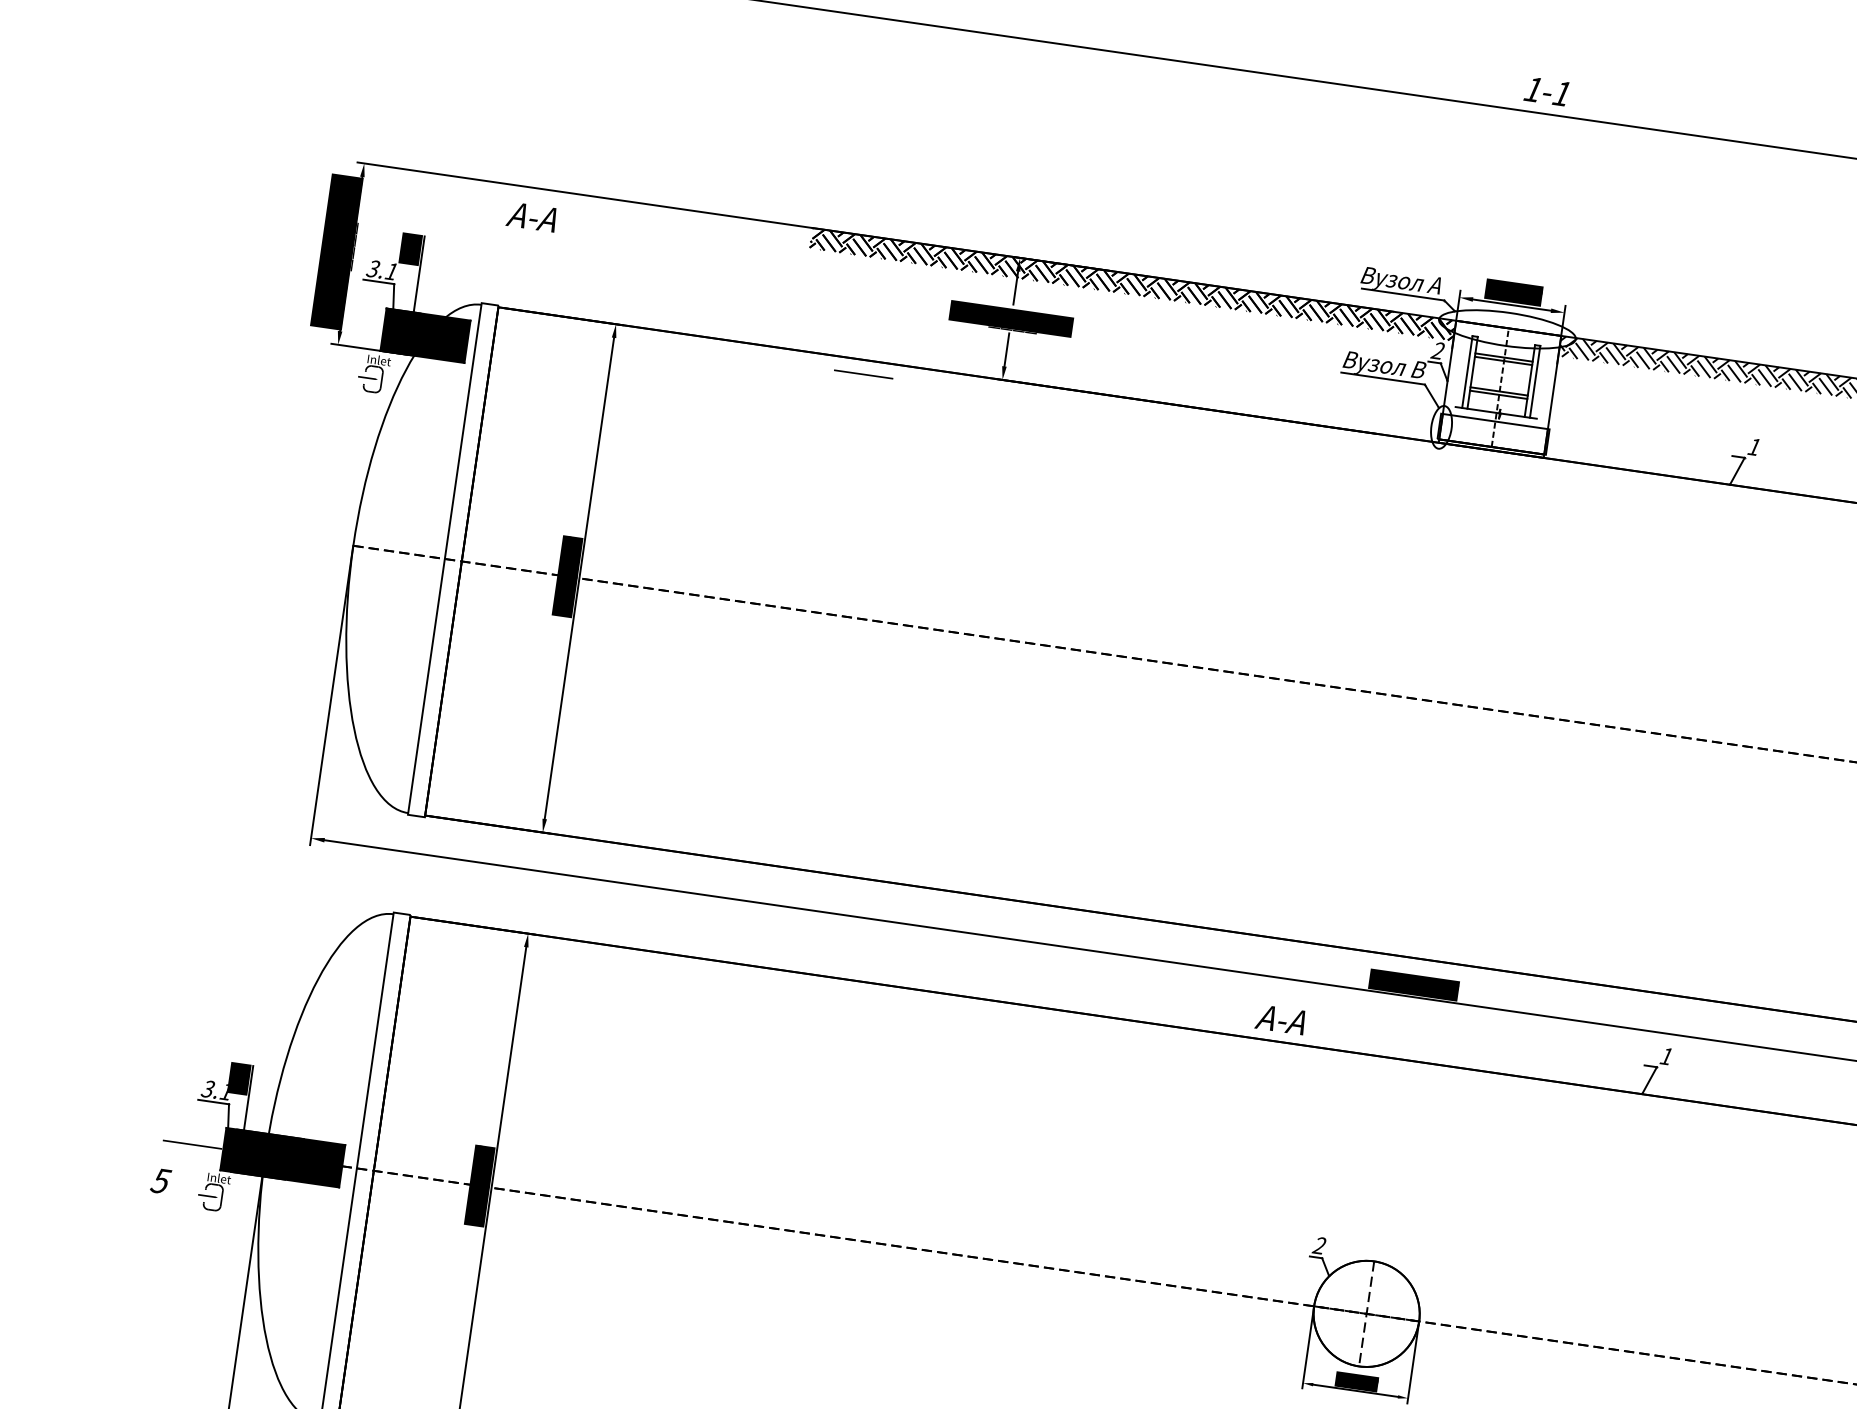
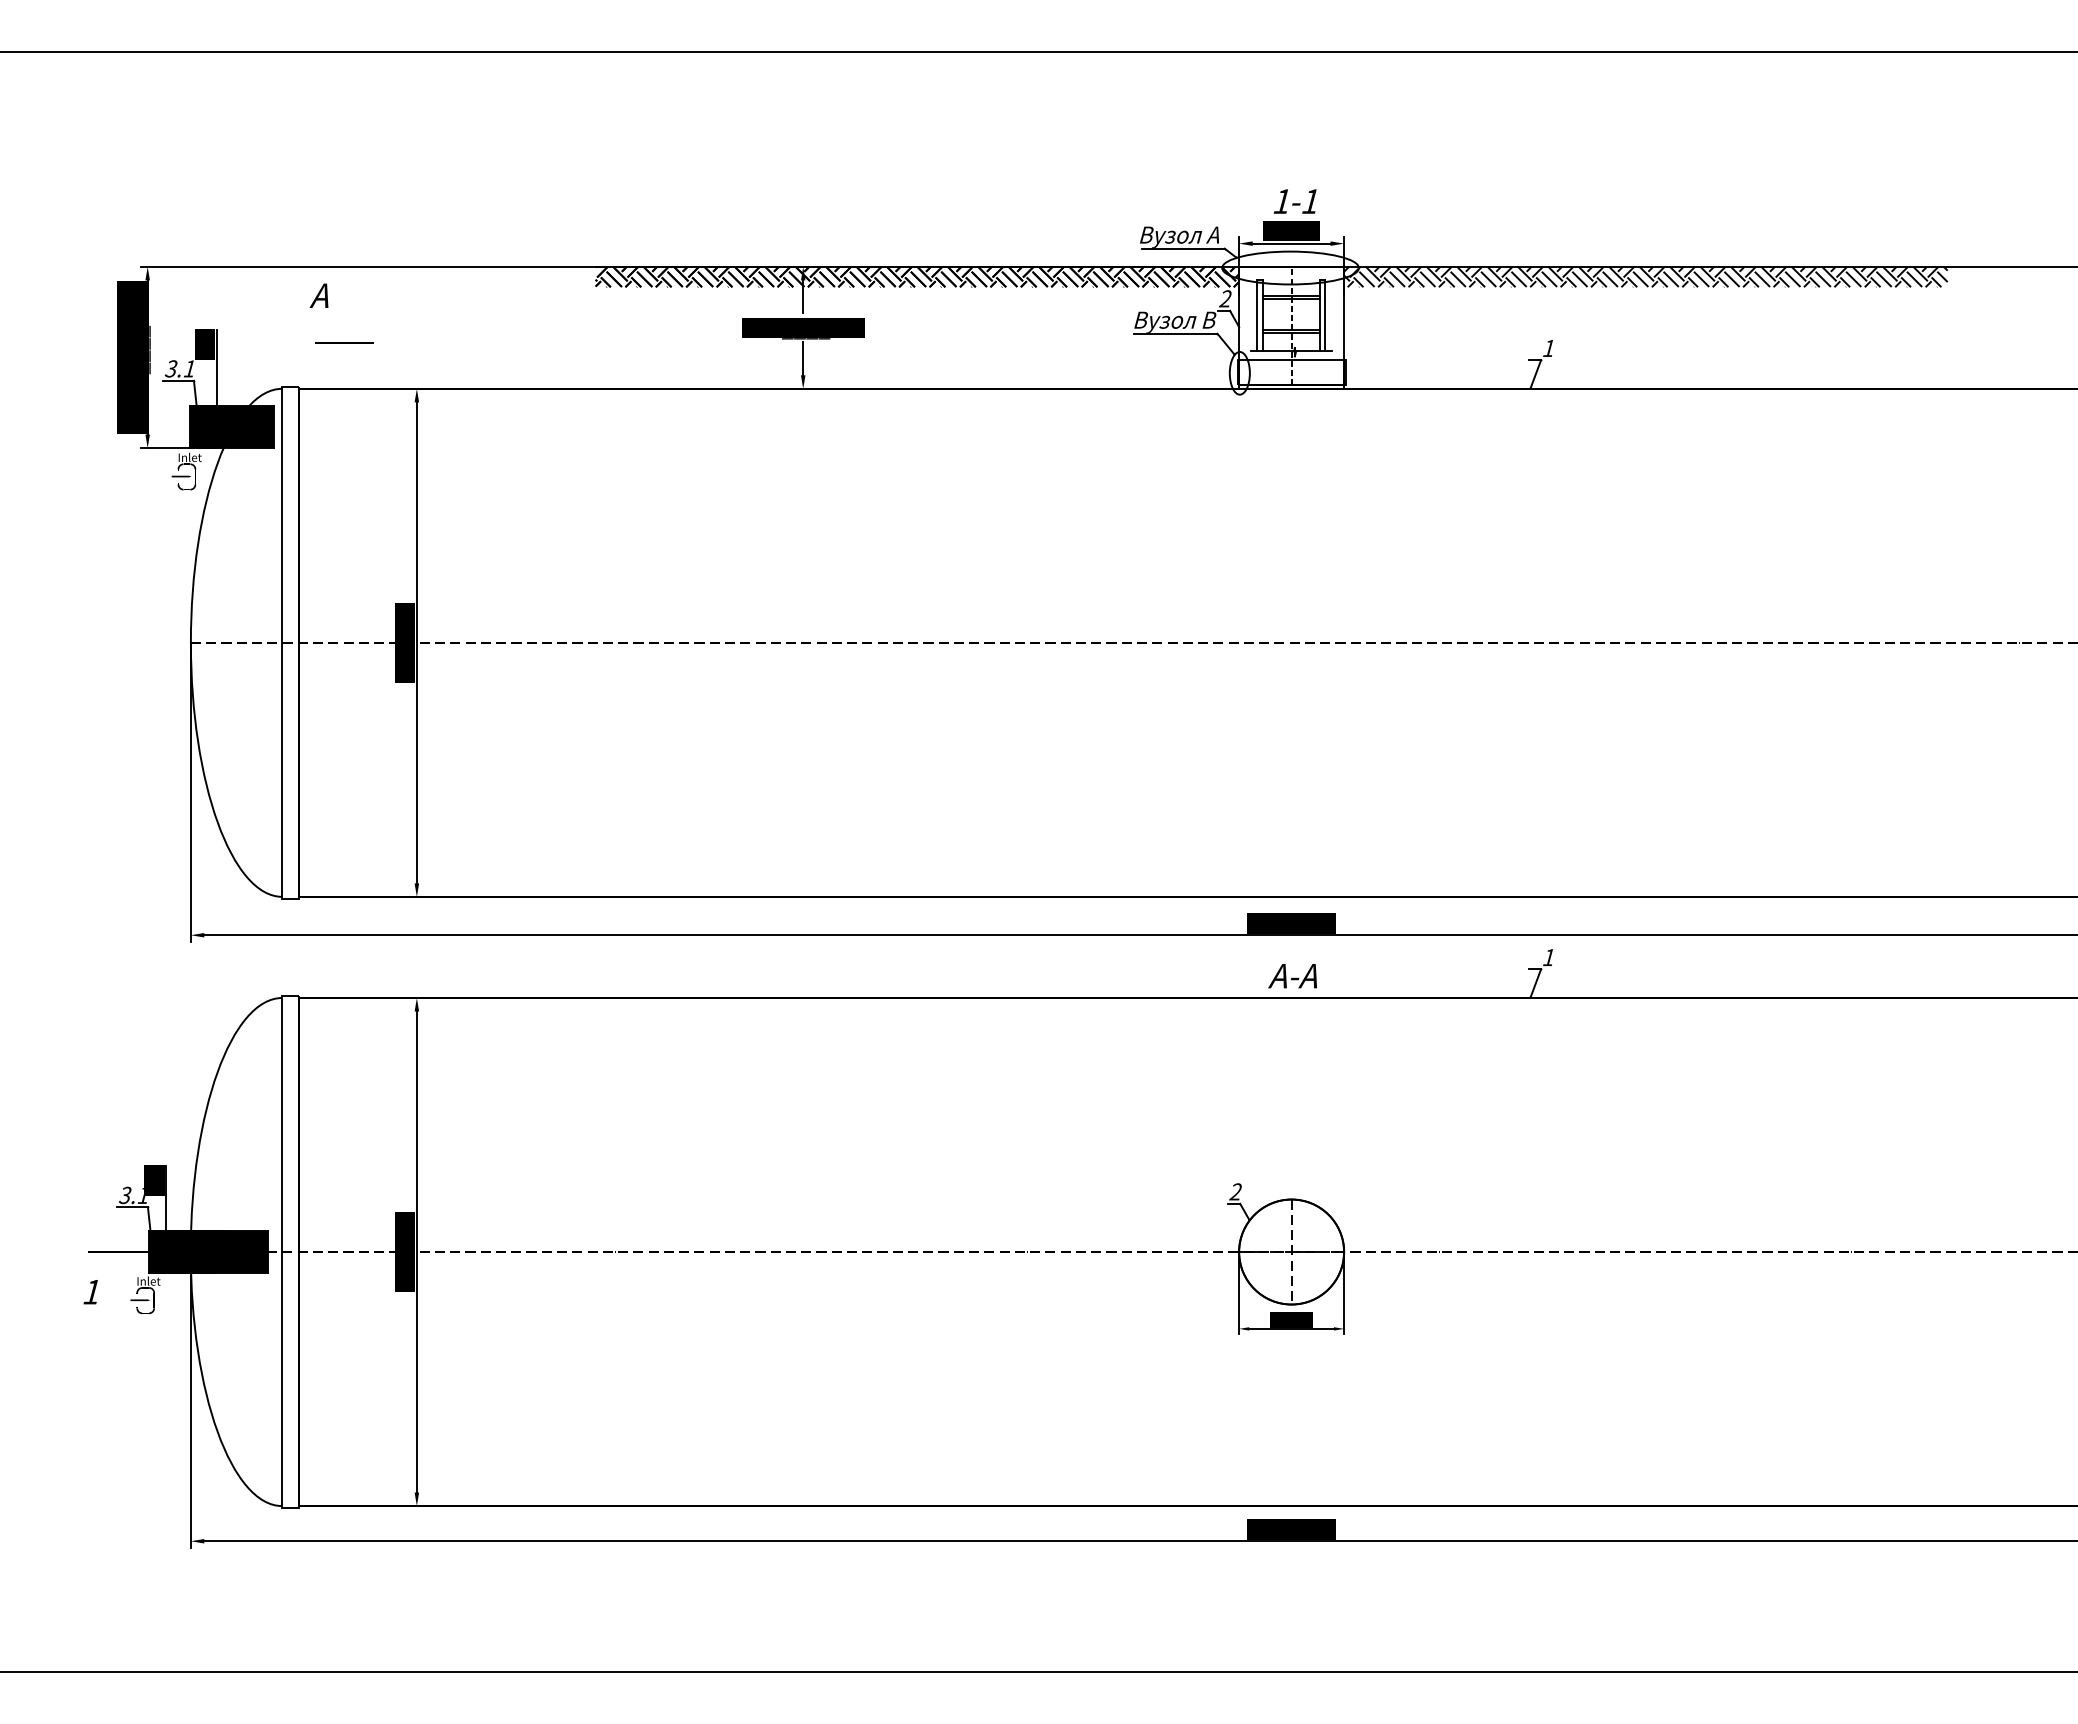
text: (1545, 91) -> (1294, 201), moved
text: (531, 216) -> (318, 295), А-А -> А
line: (863, 373) -> (344, 342), moved
text: (1280, 1020) -> (1292, 976), moved
text: (160, 1181) -> (91, 1292), 5 -> 1

